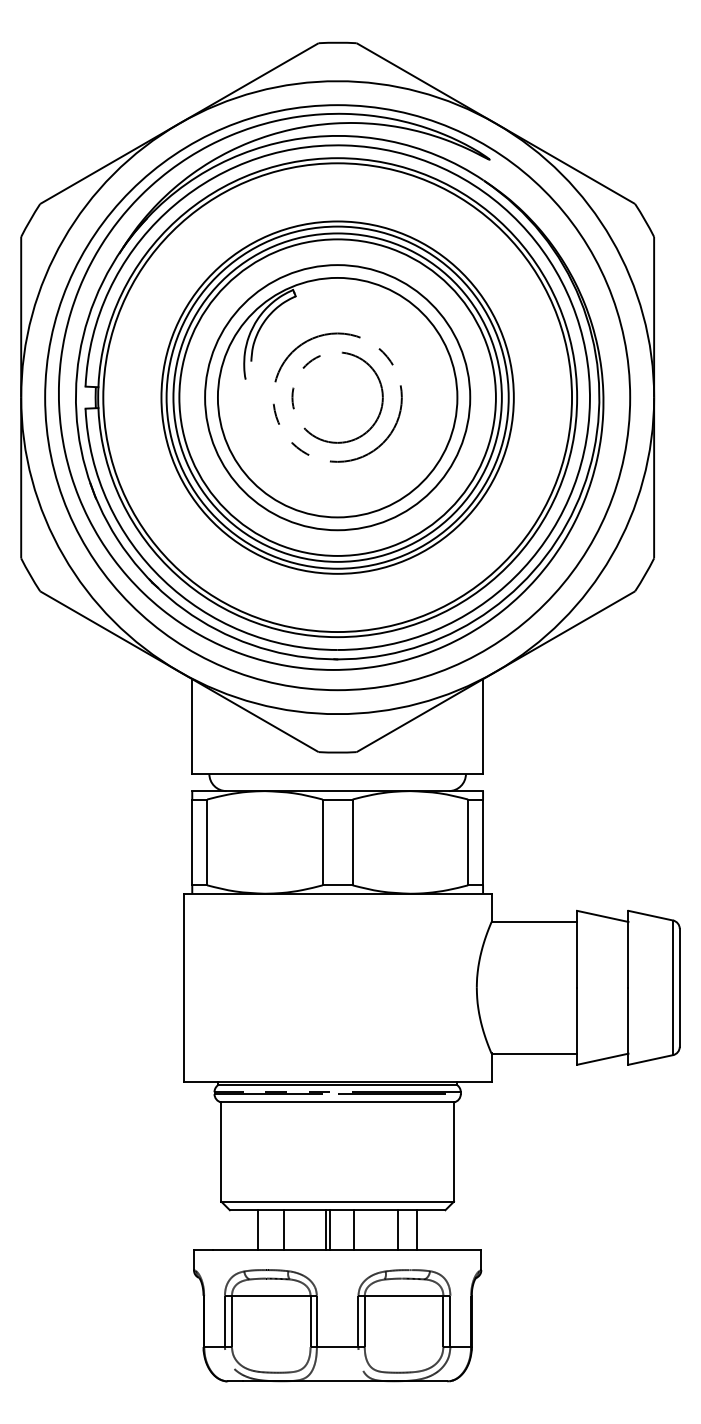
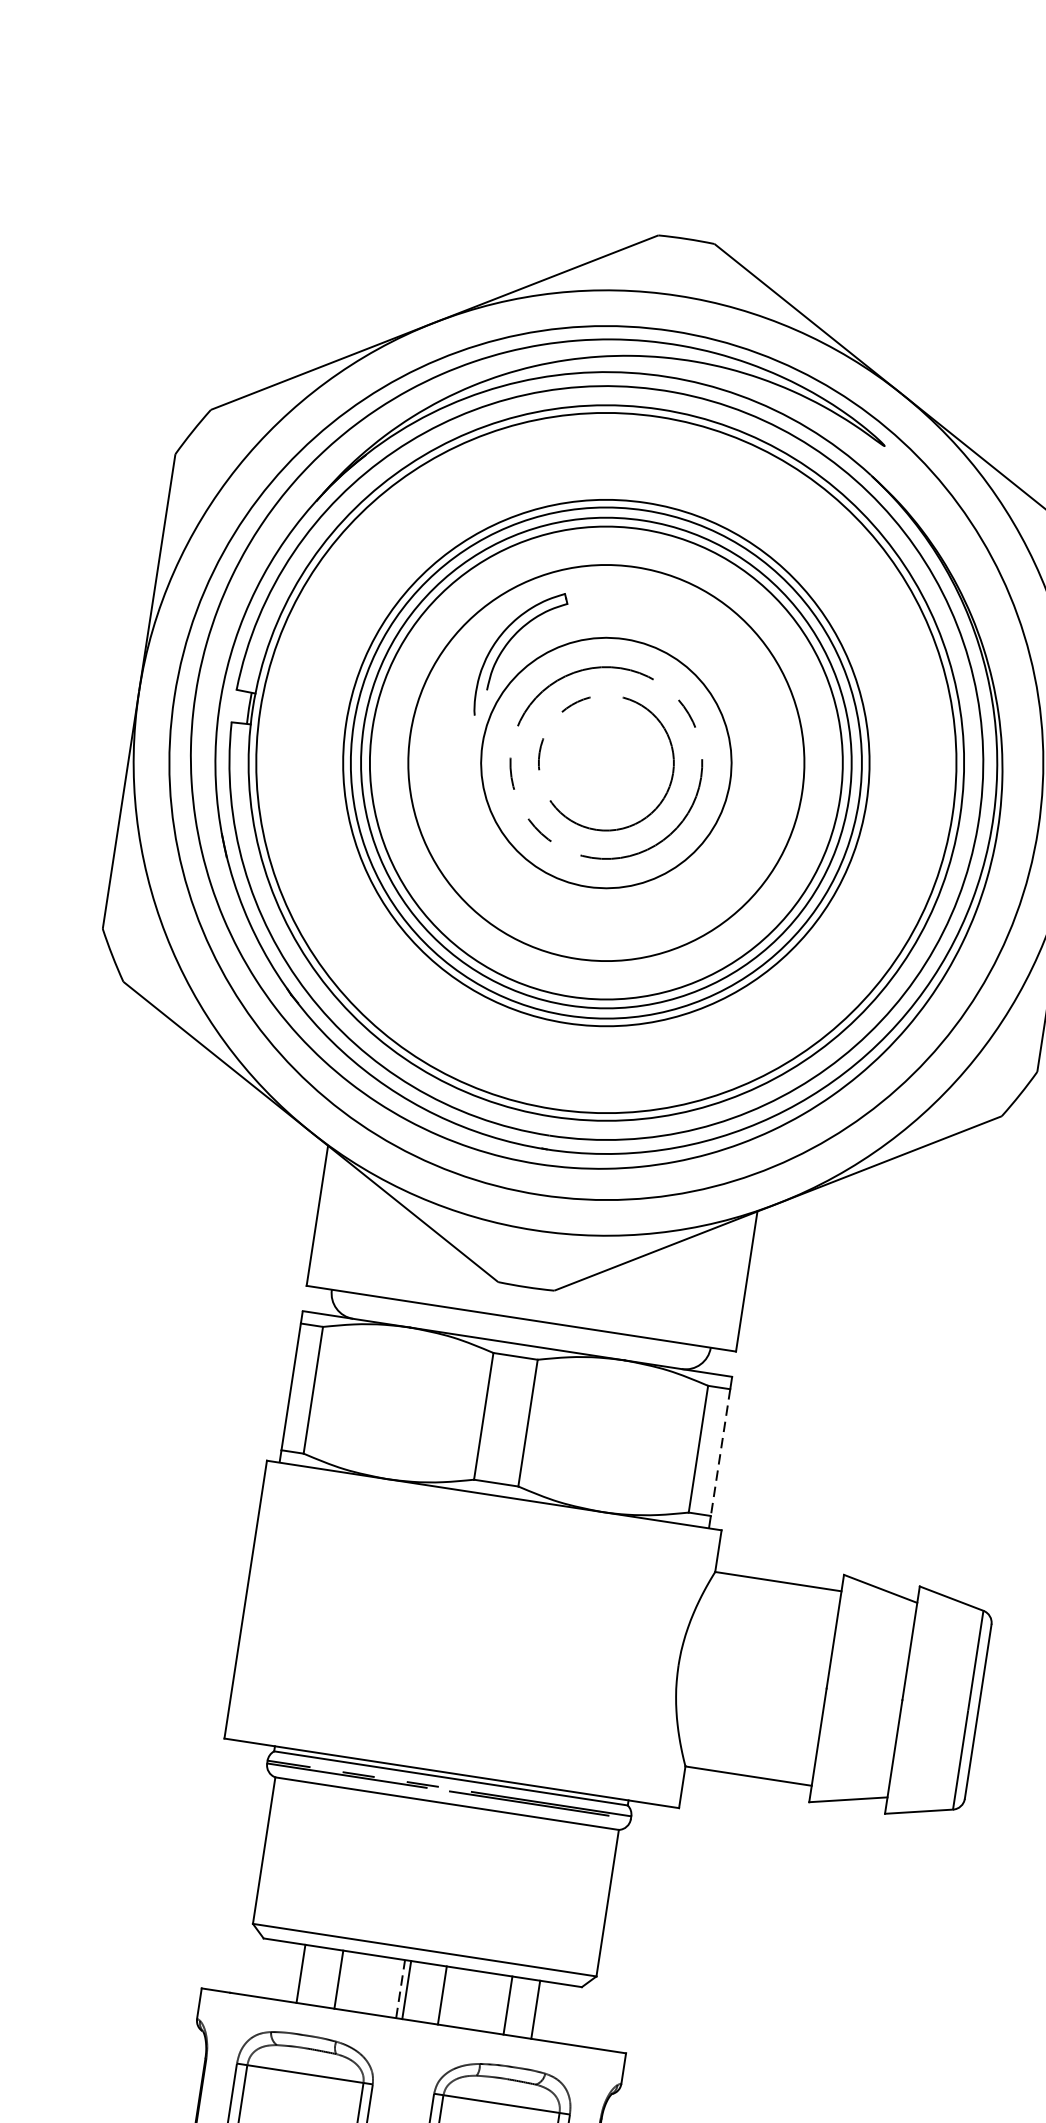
circle: (337, 397) -> (606, 762), size x0.7
line: (483, 842) -> (721, 1452), solid -> dashed
line: (325, 1229) -> (400, 1988), solid -> dashed

